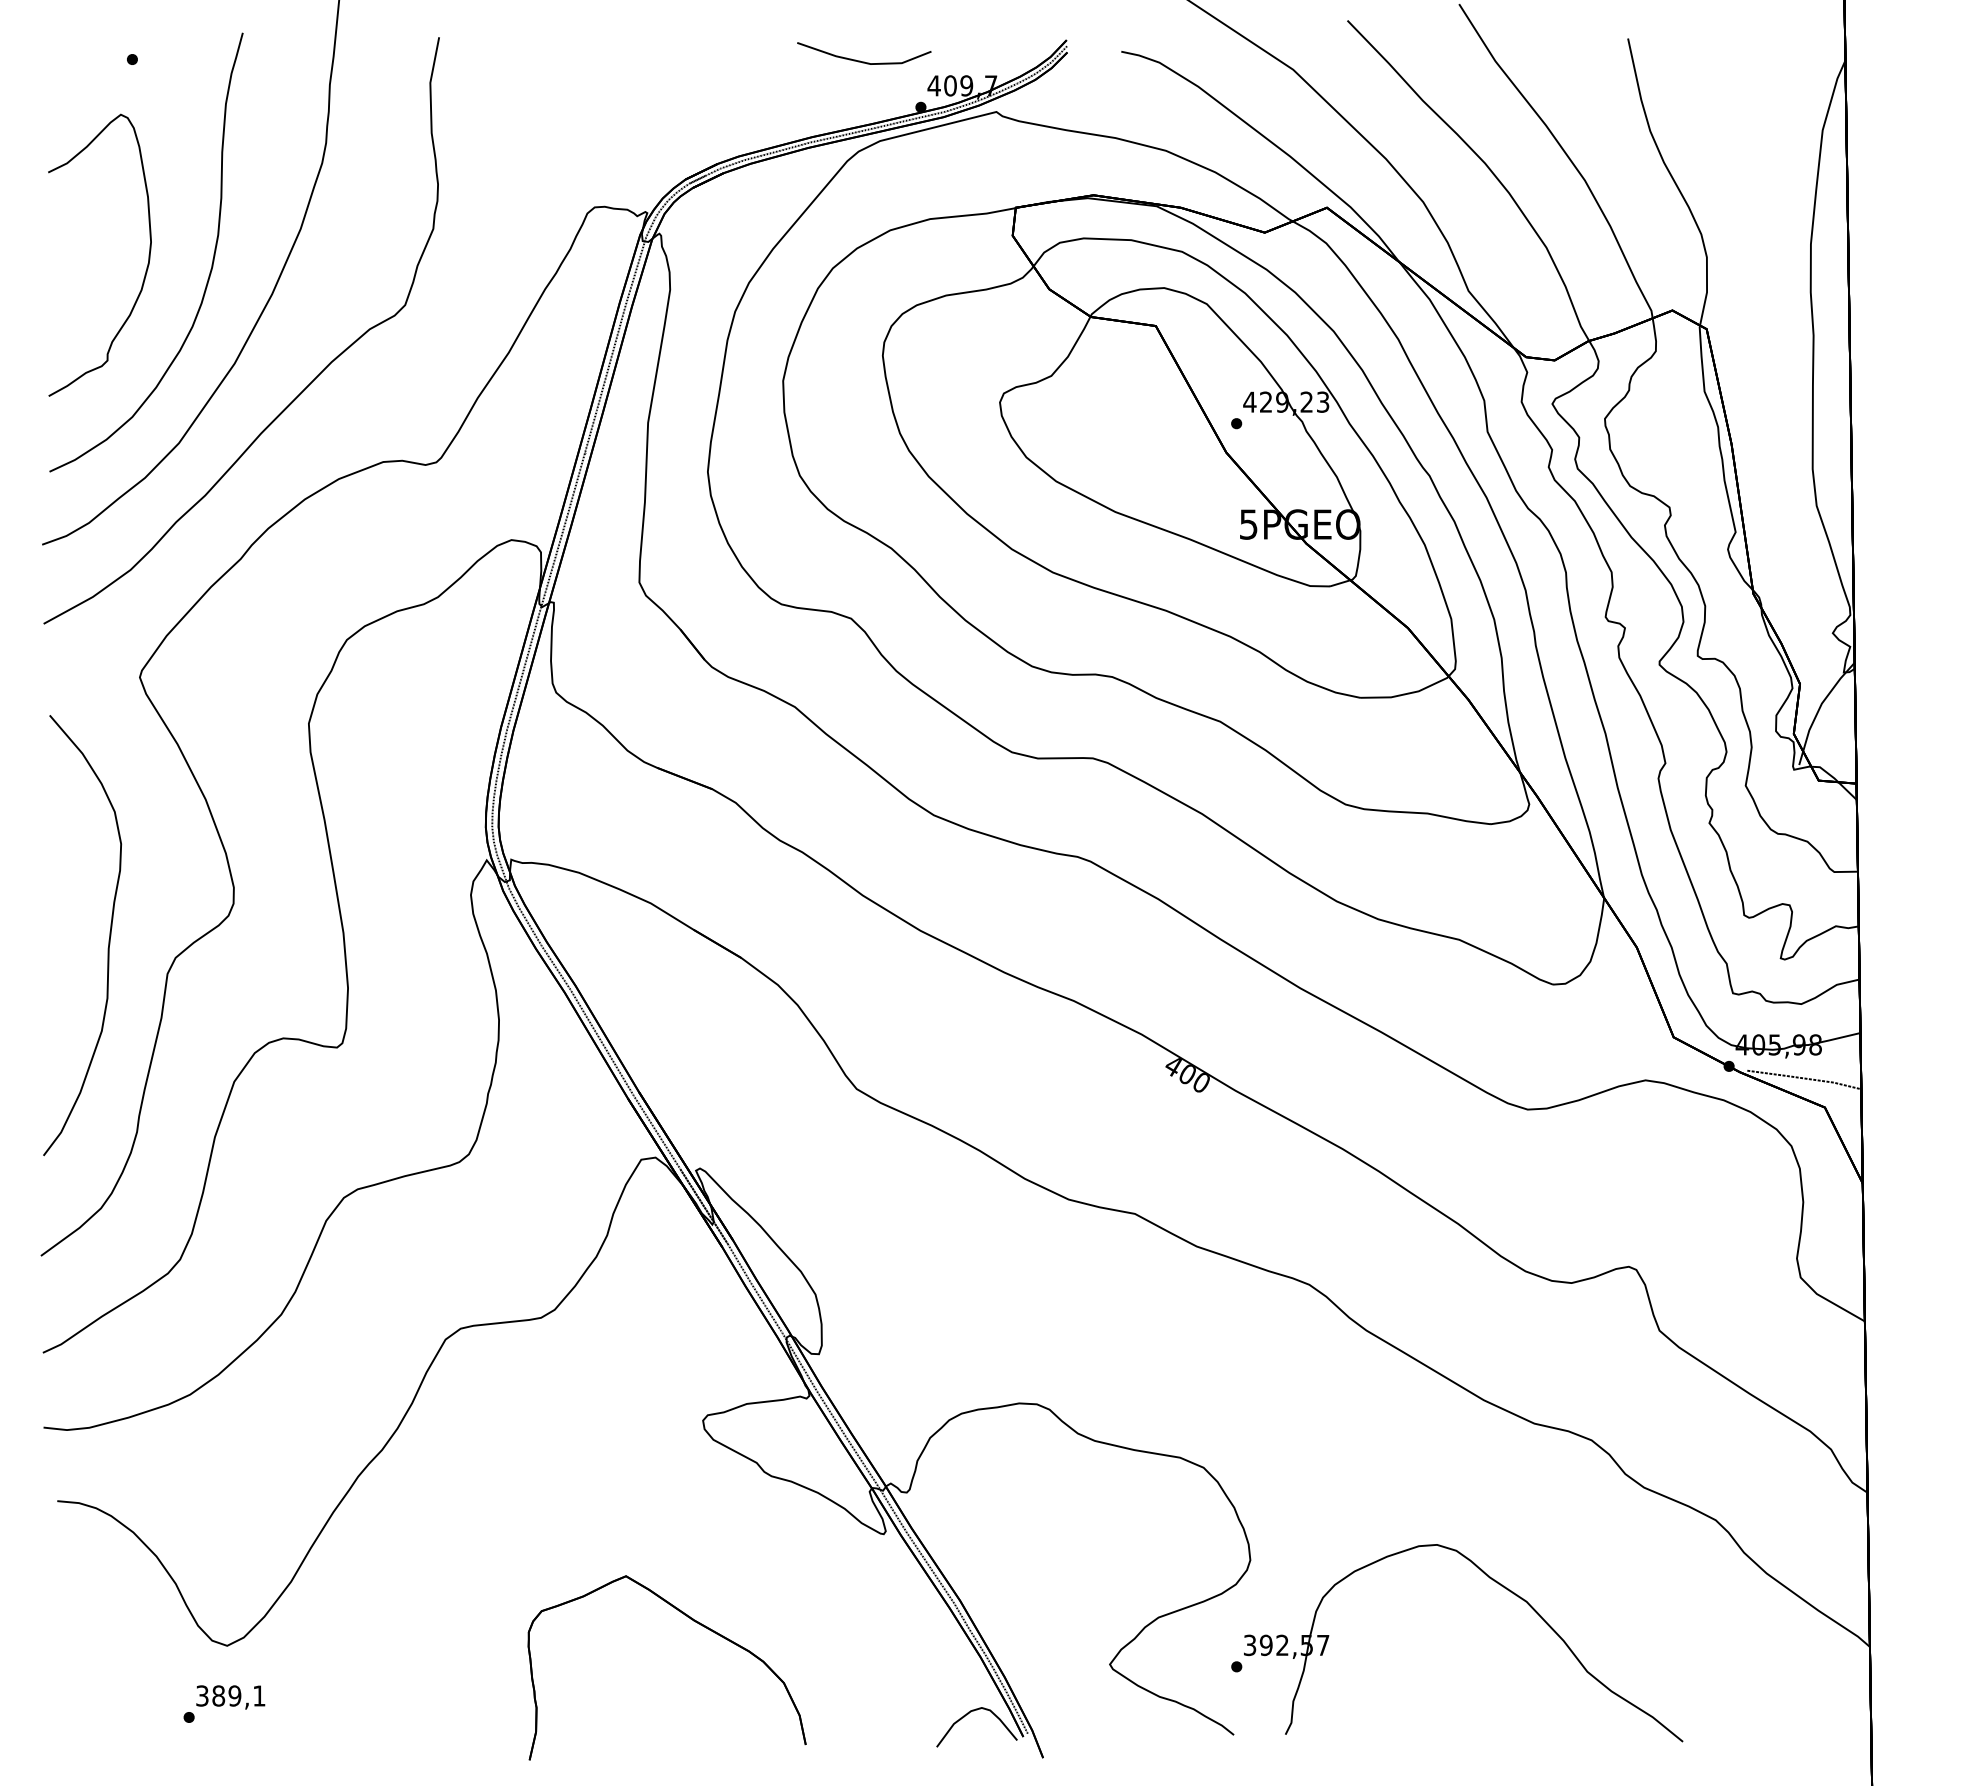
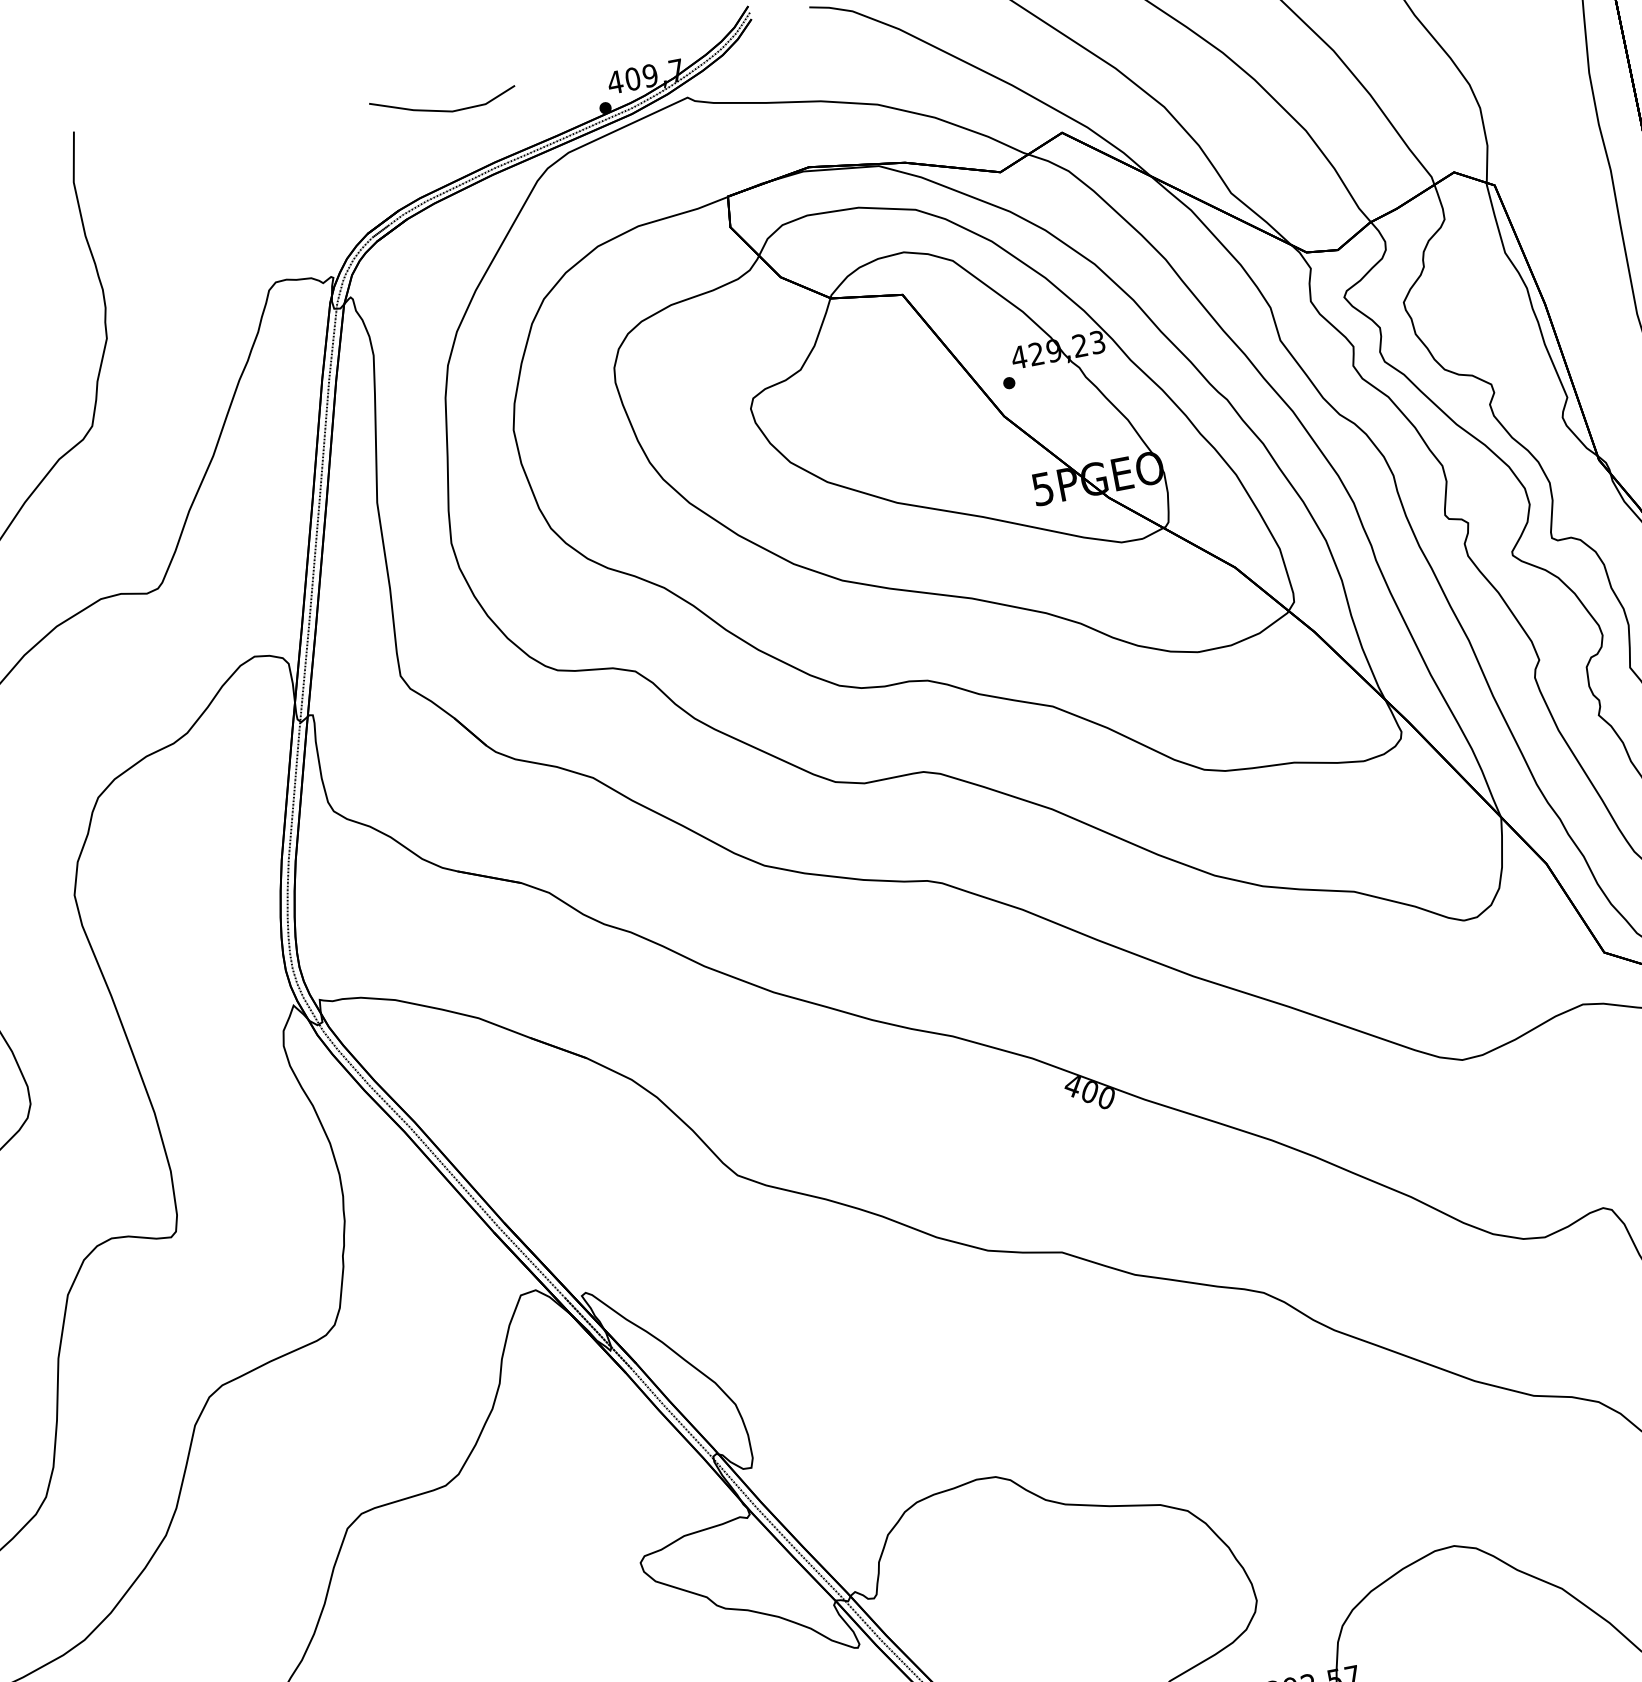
line: (864, 61) -> (445, 110), moved

